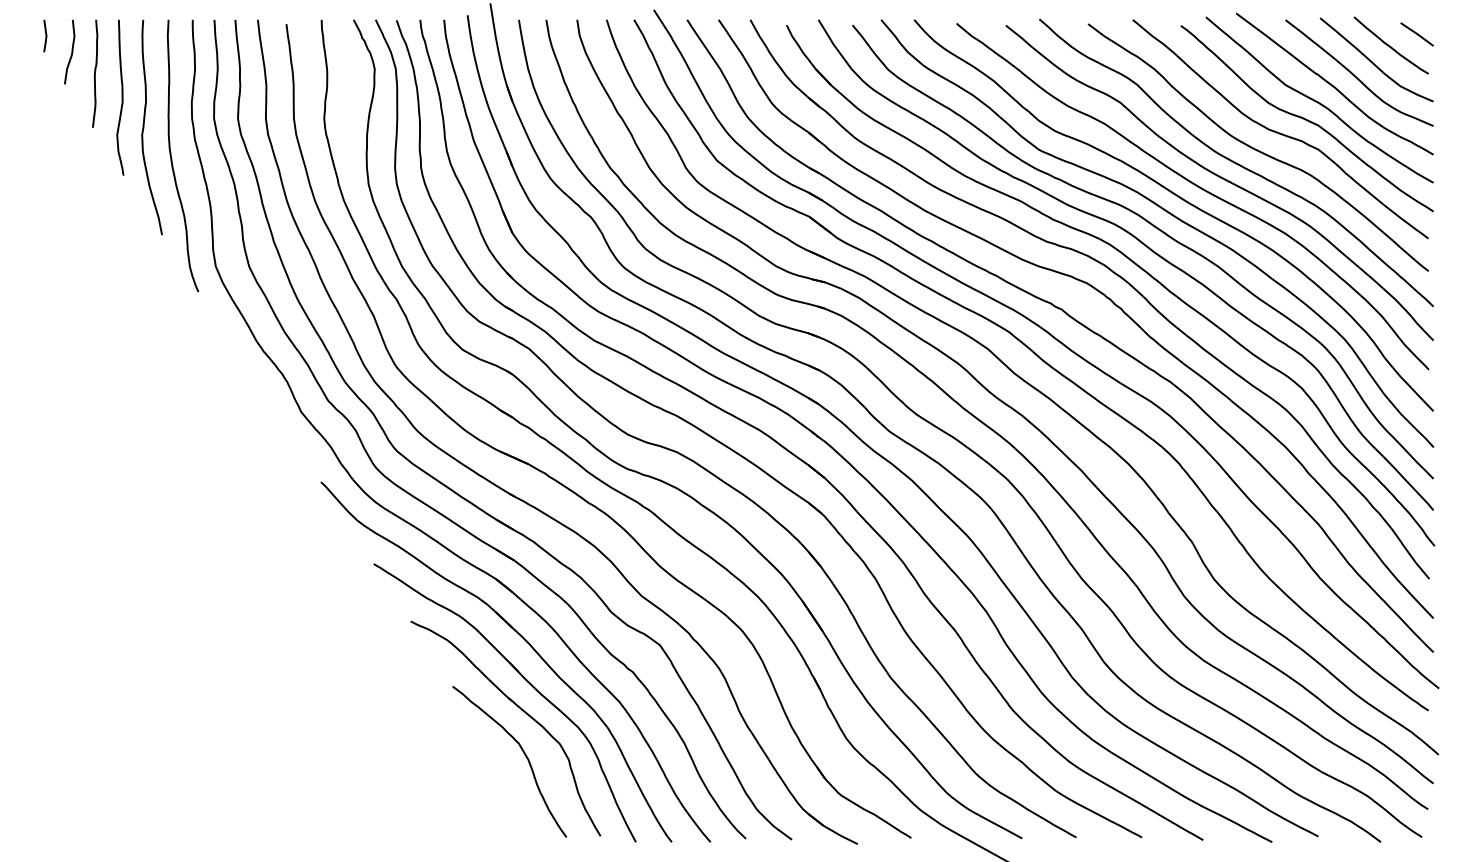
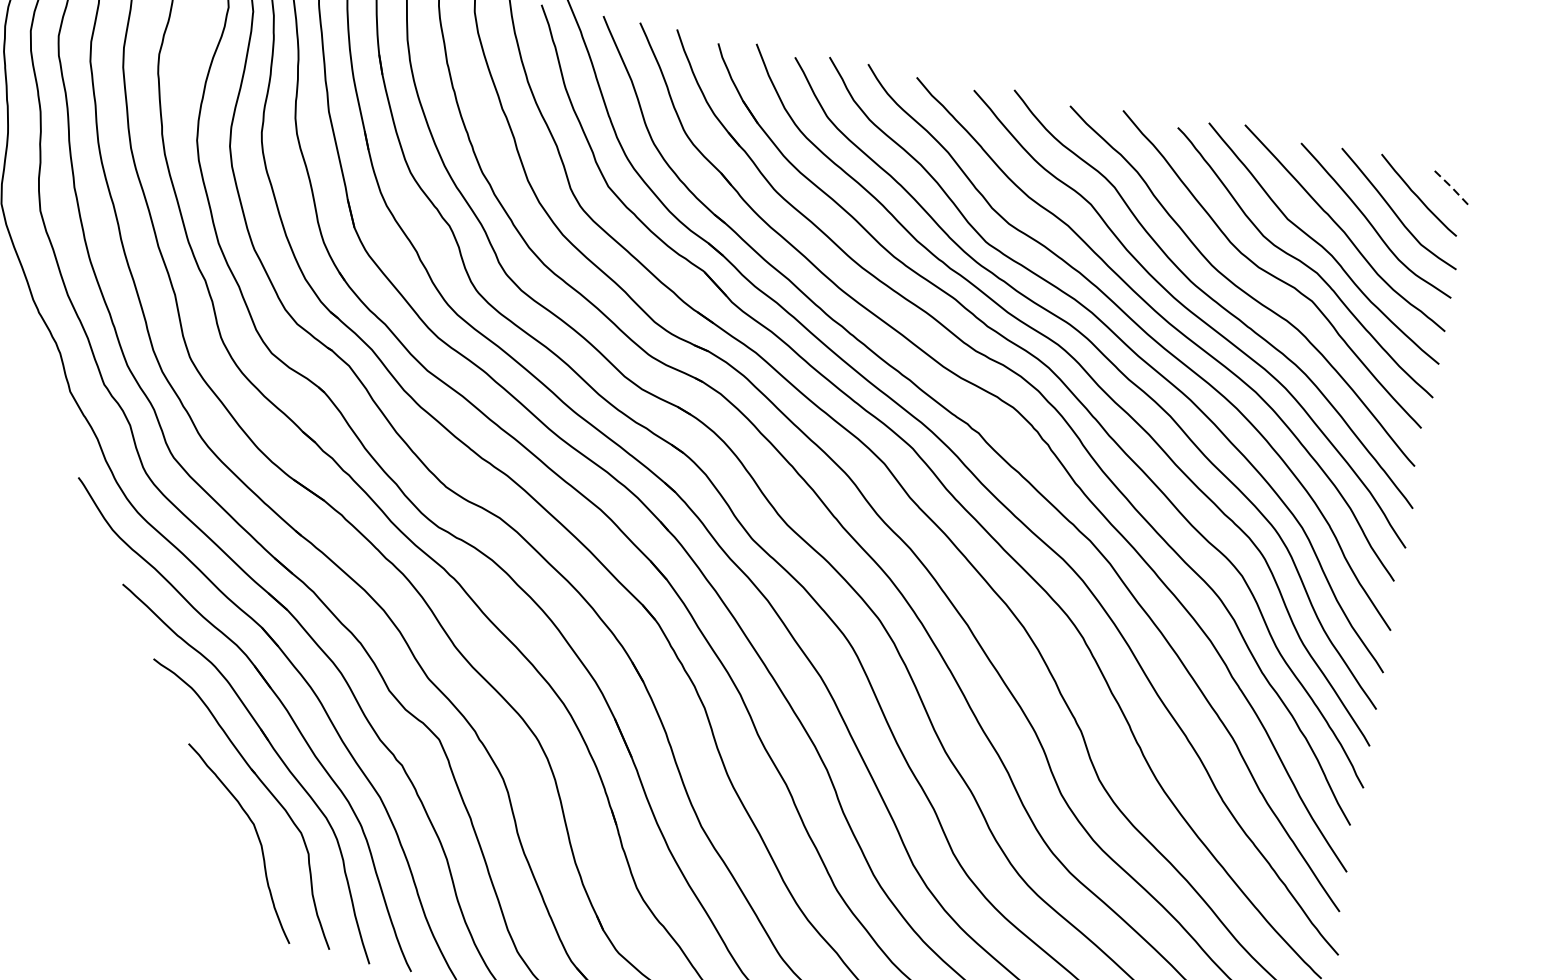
line: (1417, 33) -> (1452, 186), solid -> dashed

